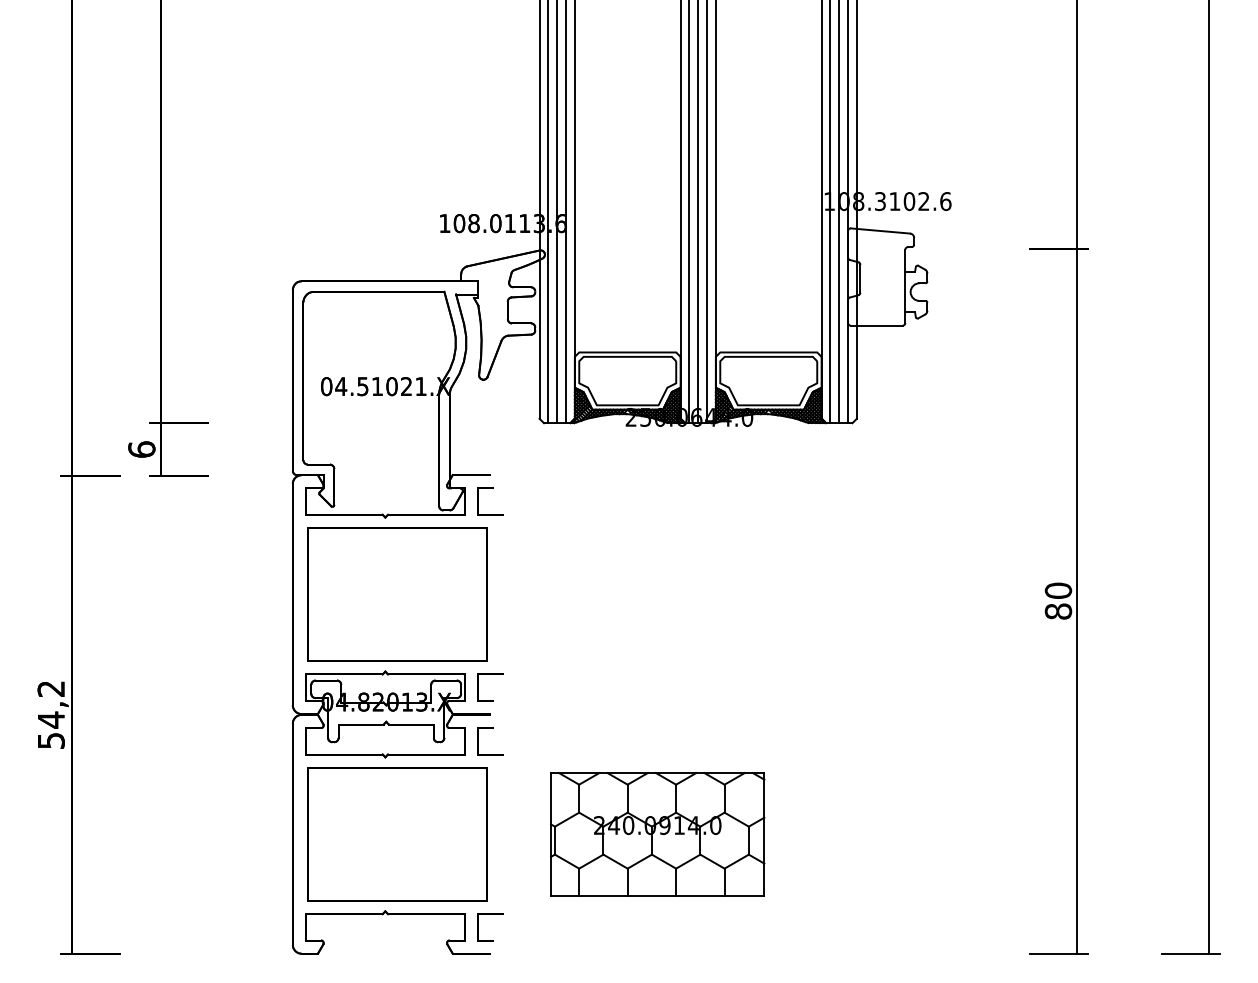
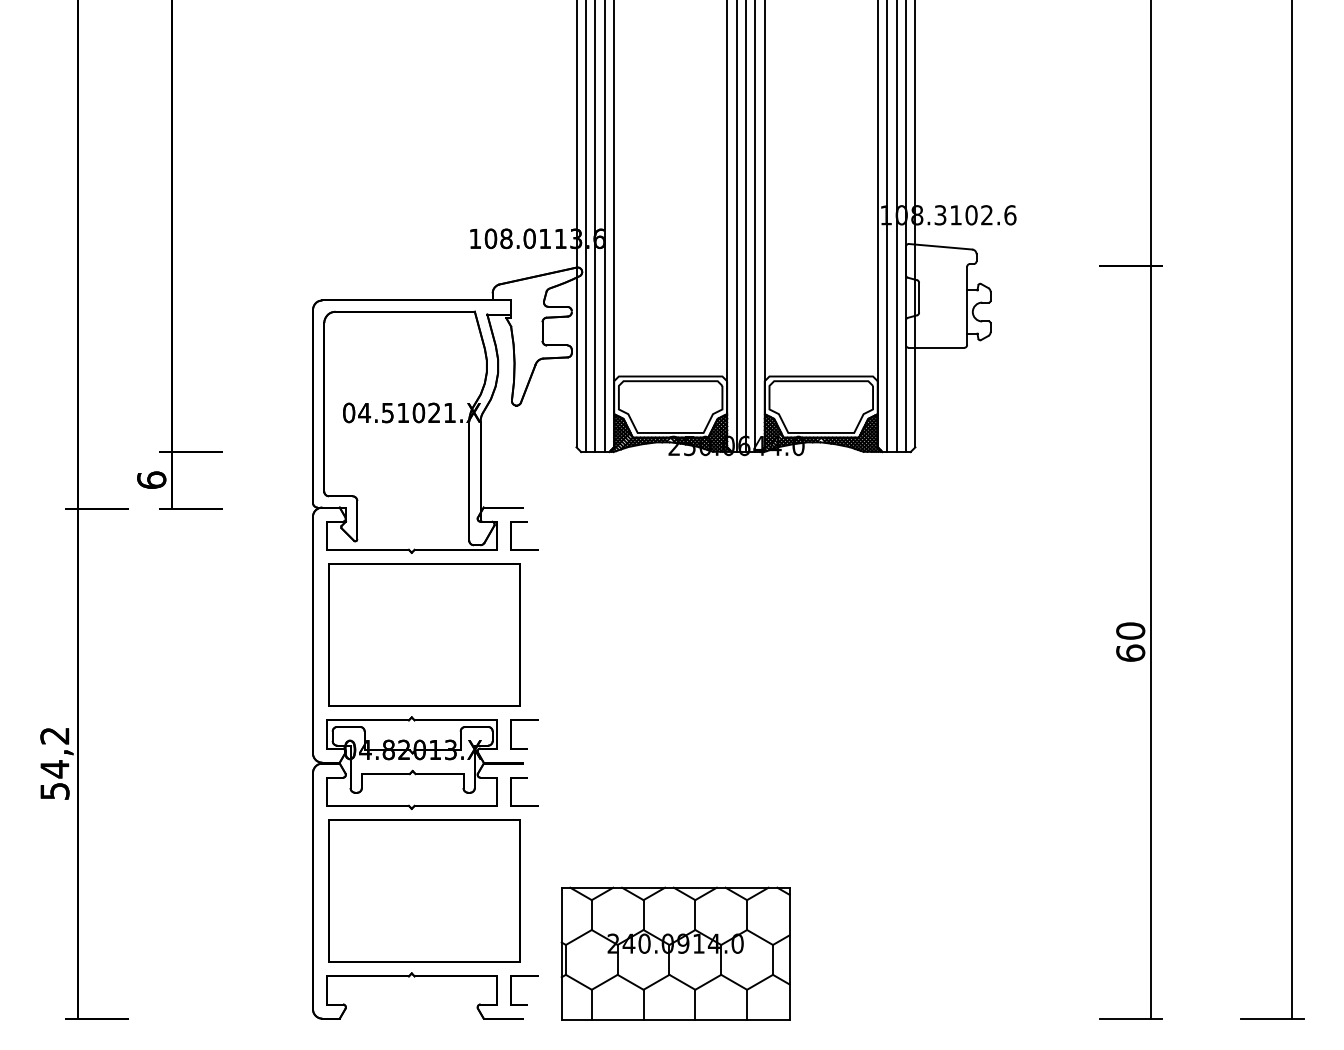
text: (1058, 610) -> (1130, 652), 80 -> 60
part: (657, 834) -> (675, 953), moved

